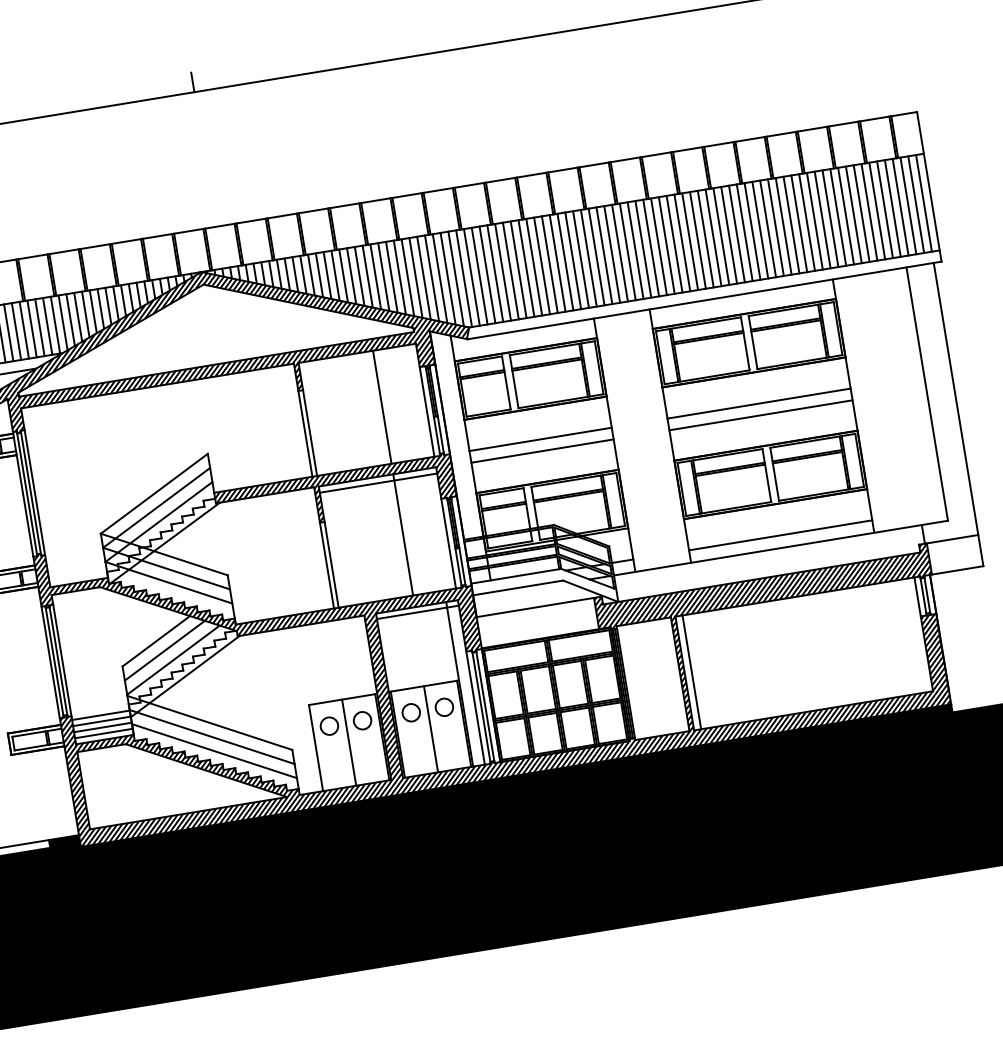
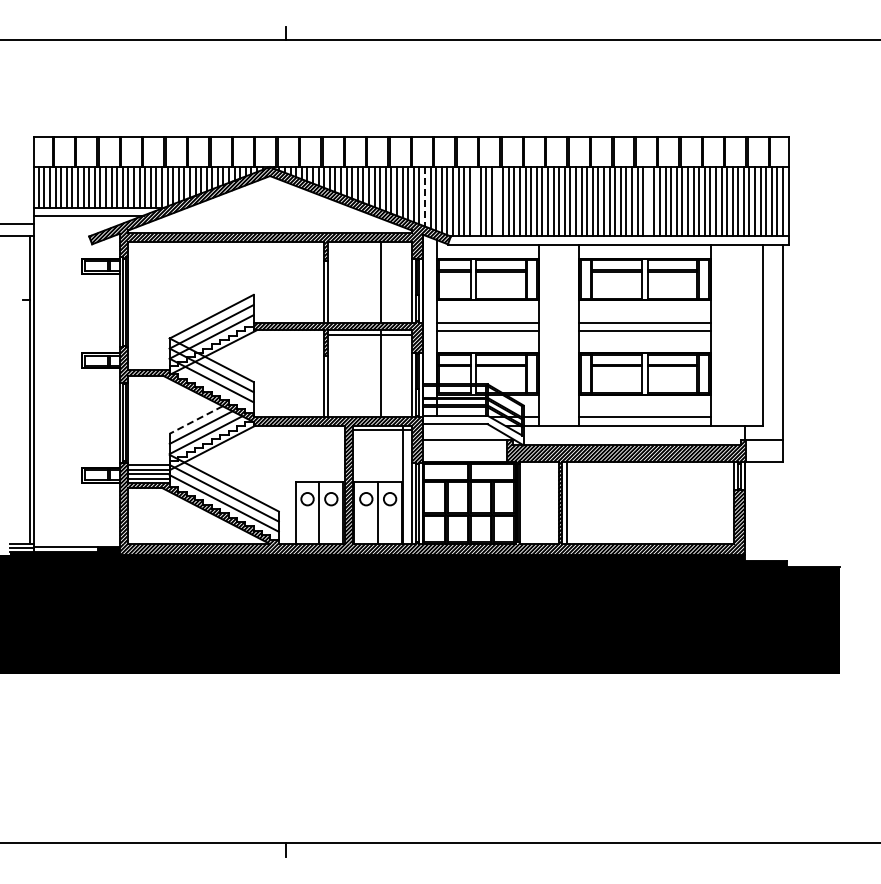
line: (736, 233) -> (648, 201), removed
line: (526, 268) -> (497, 201), removed
line: (495, 273) -> (475, 201), removed
line: (423, 277) -> (424, 196), solid -> dashed
line: (156, 641) -> (196, 420), solid -> dashed

